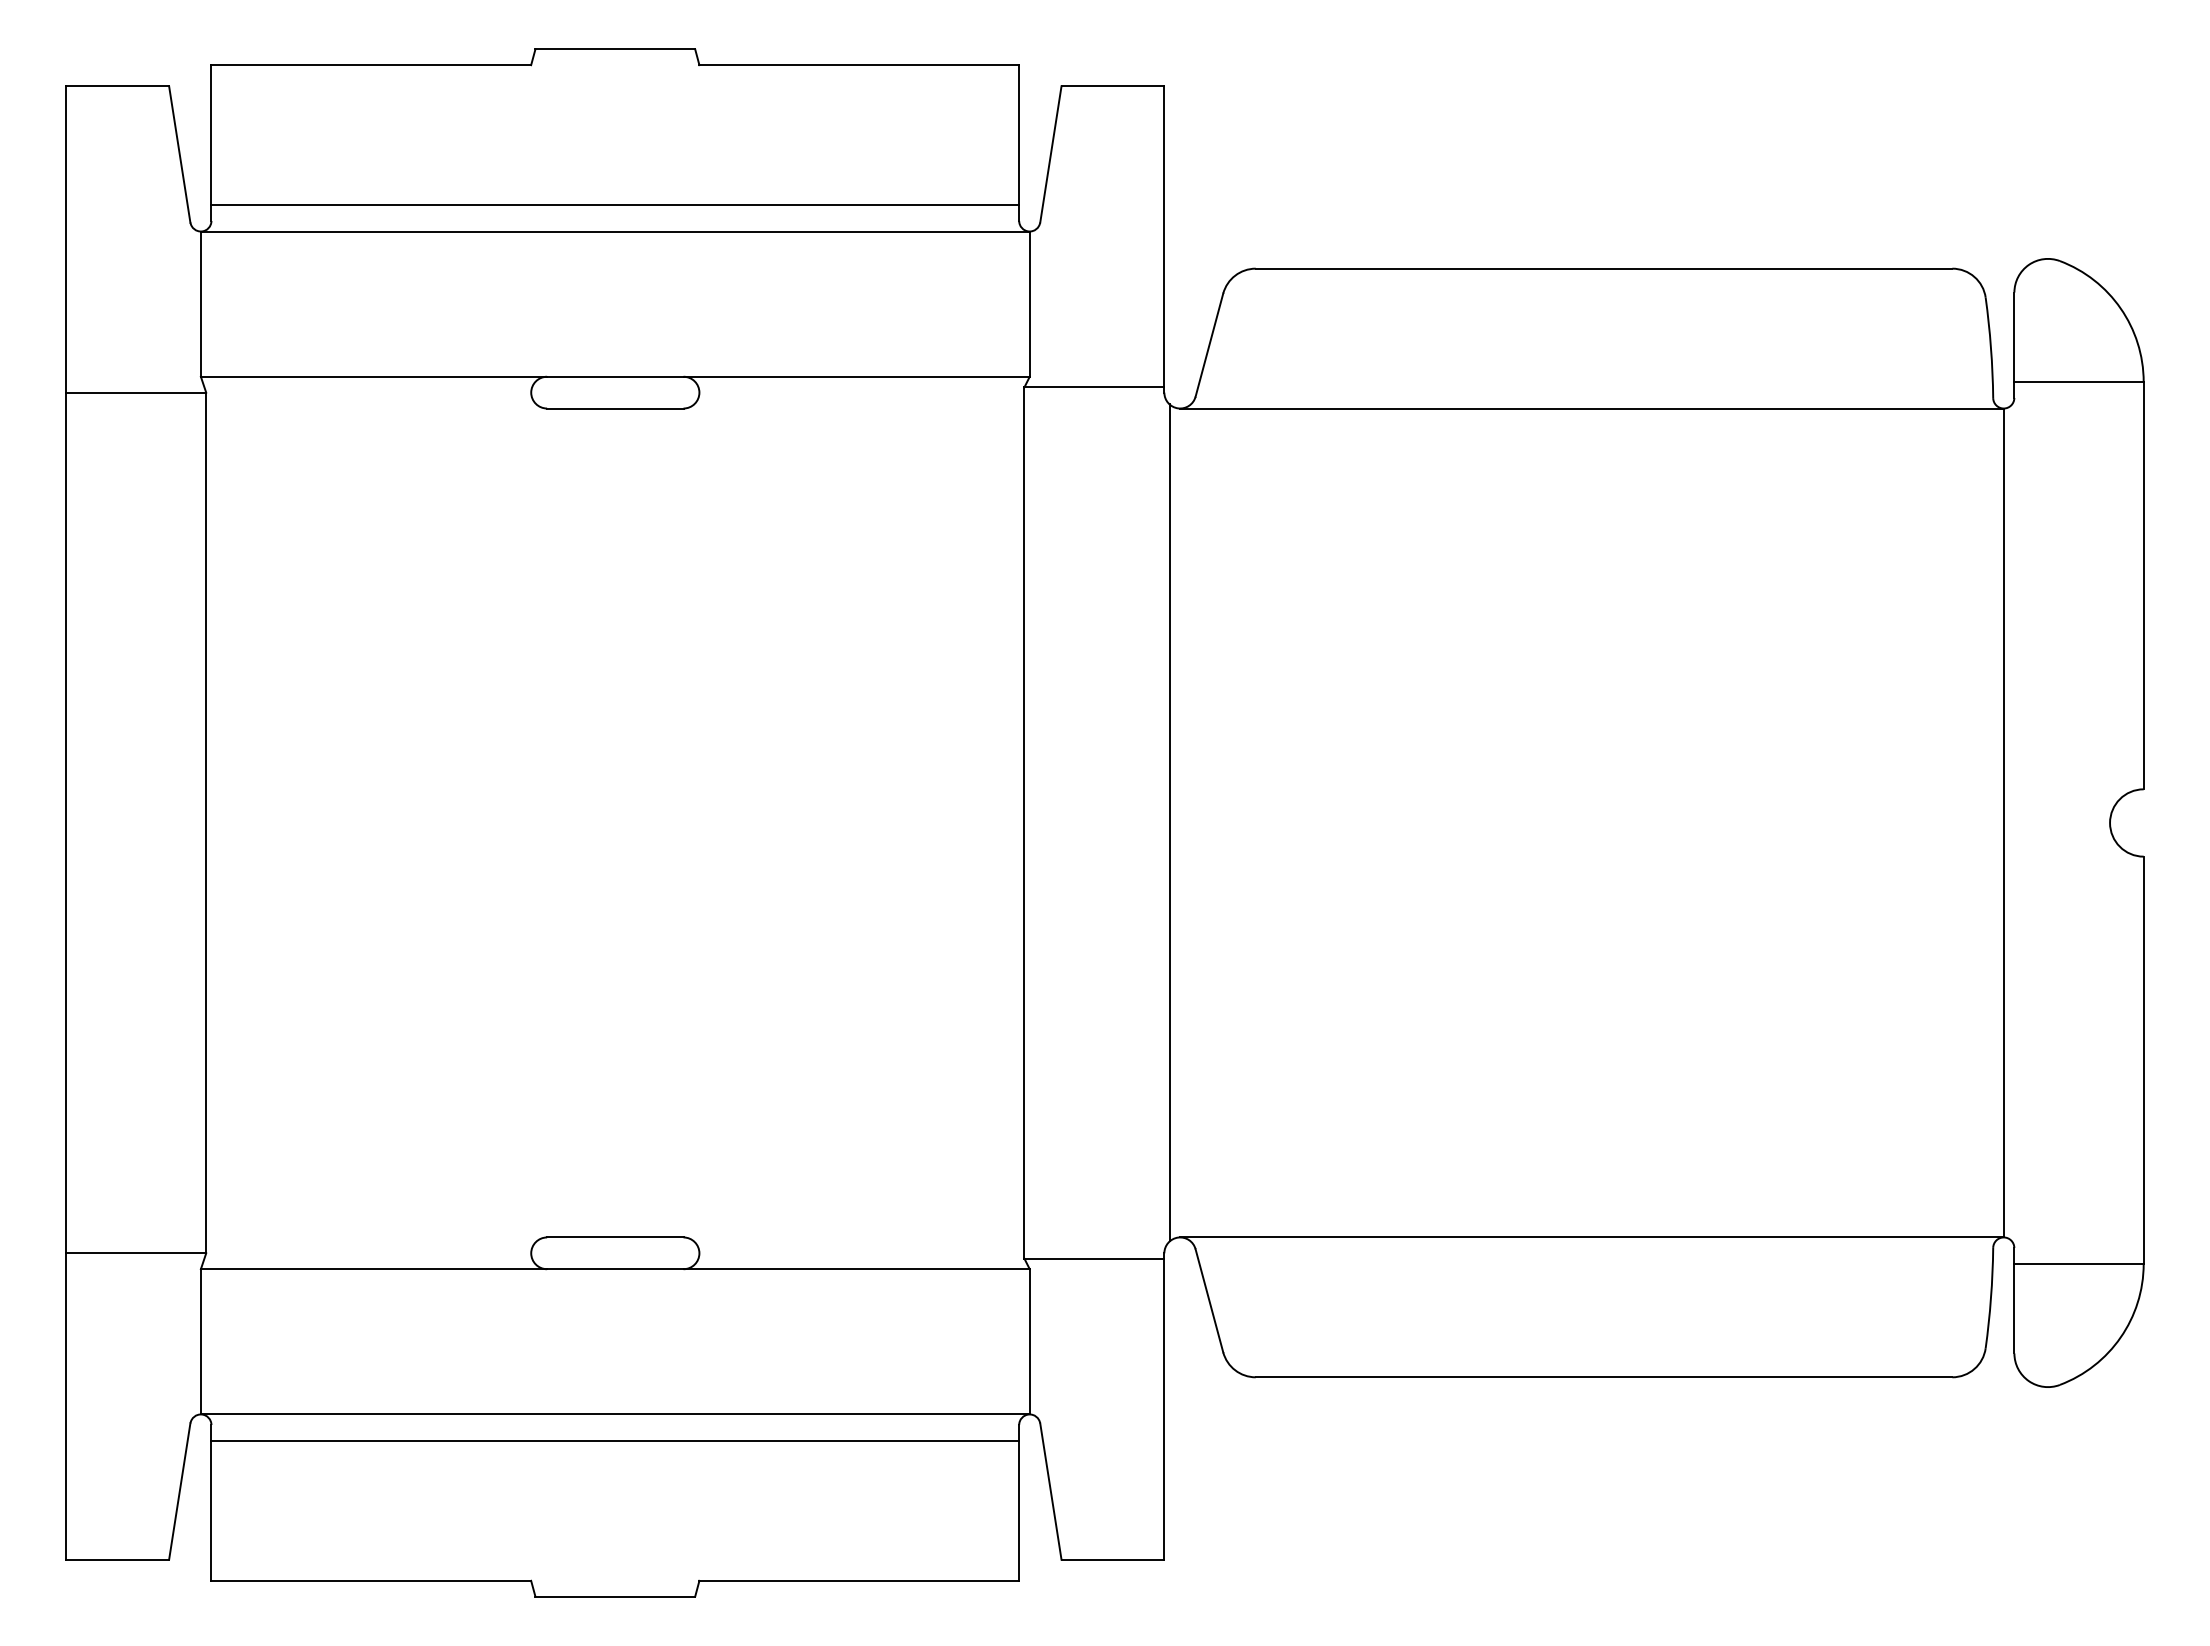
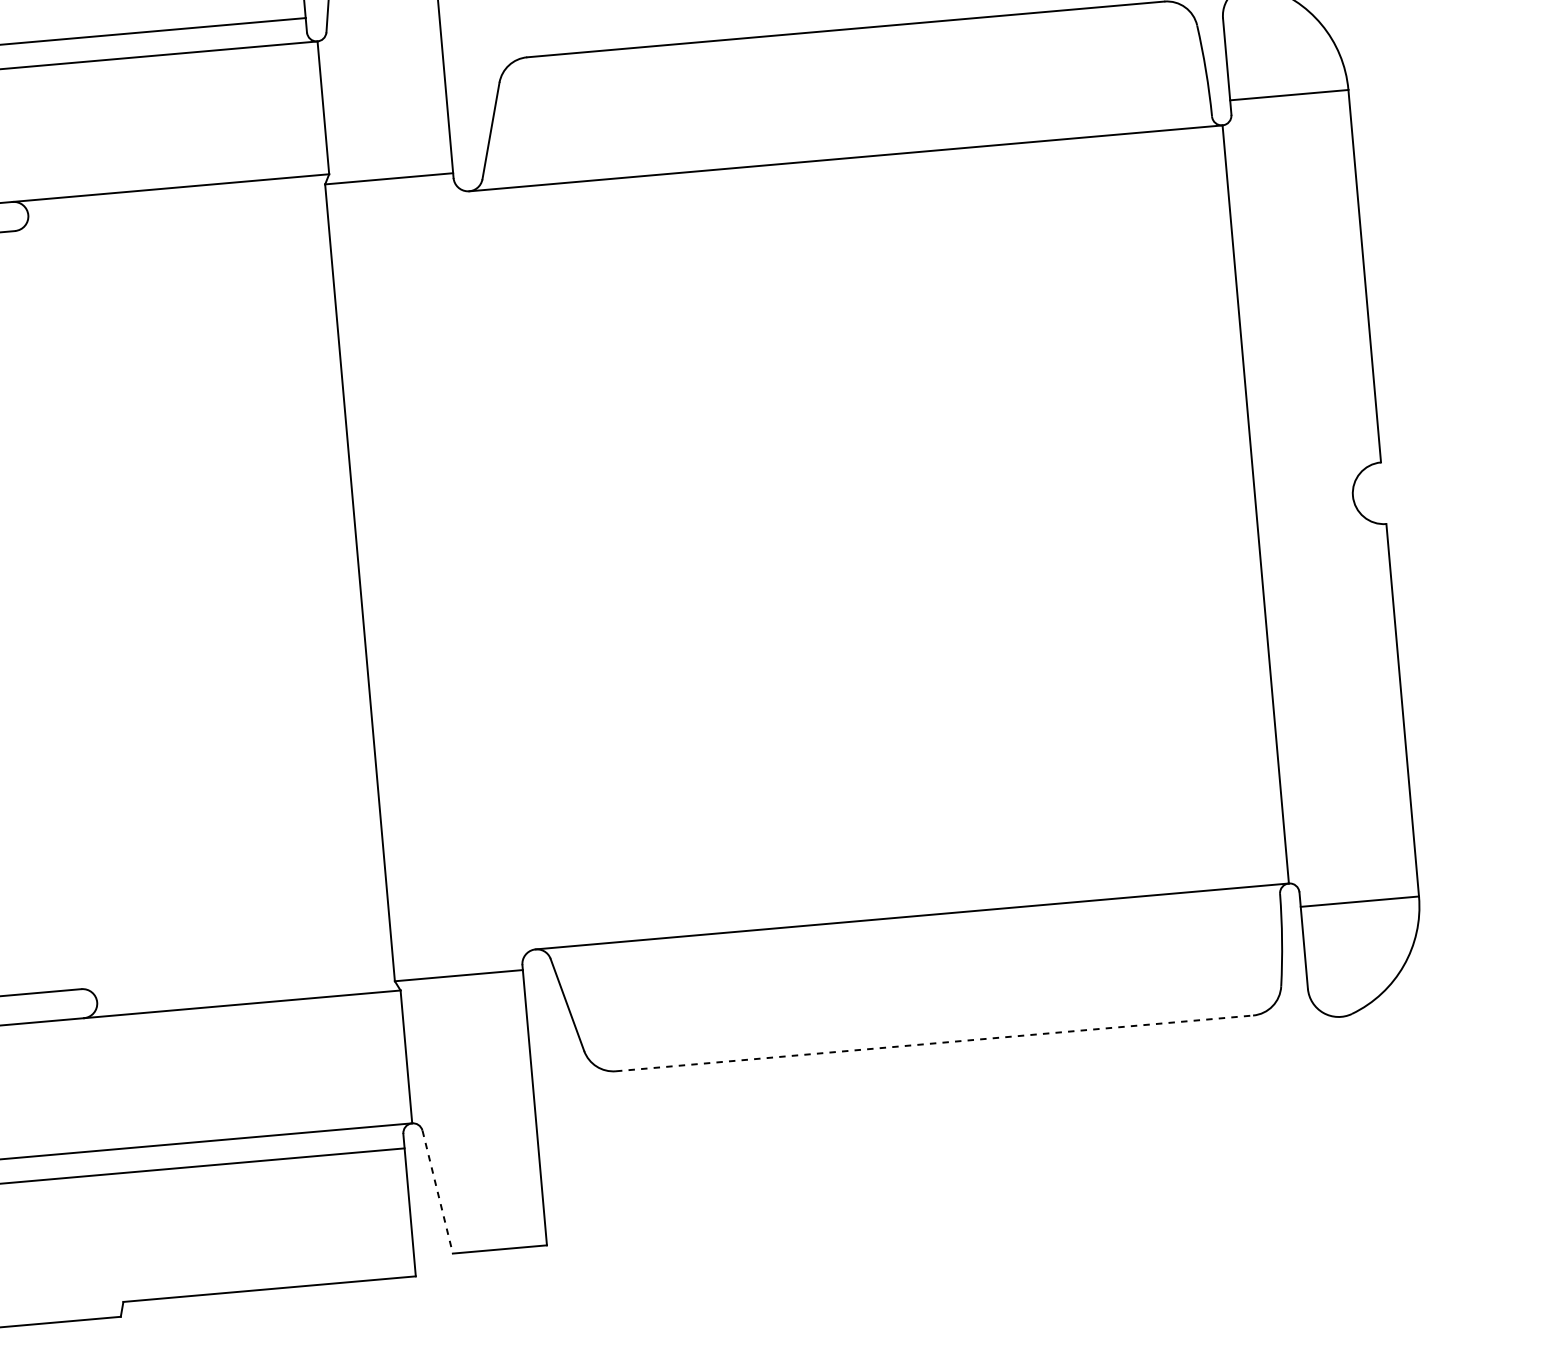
line: (1169, 822) -> (492, 570), removed
line: (1604, 1377) -> (934, 1043), solid -> dashed
line: (1050, 1491) -> (437, 1192), solid -> dashed

